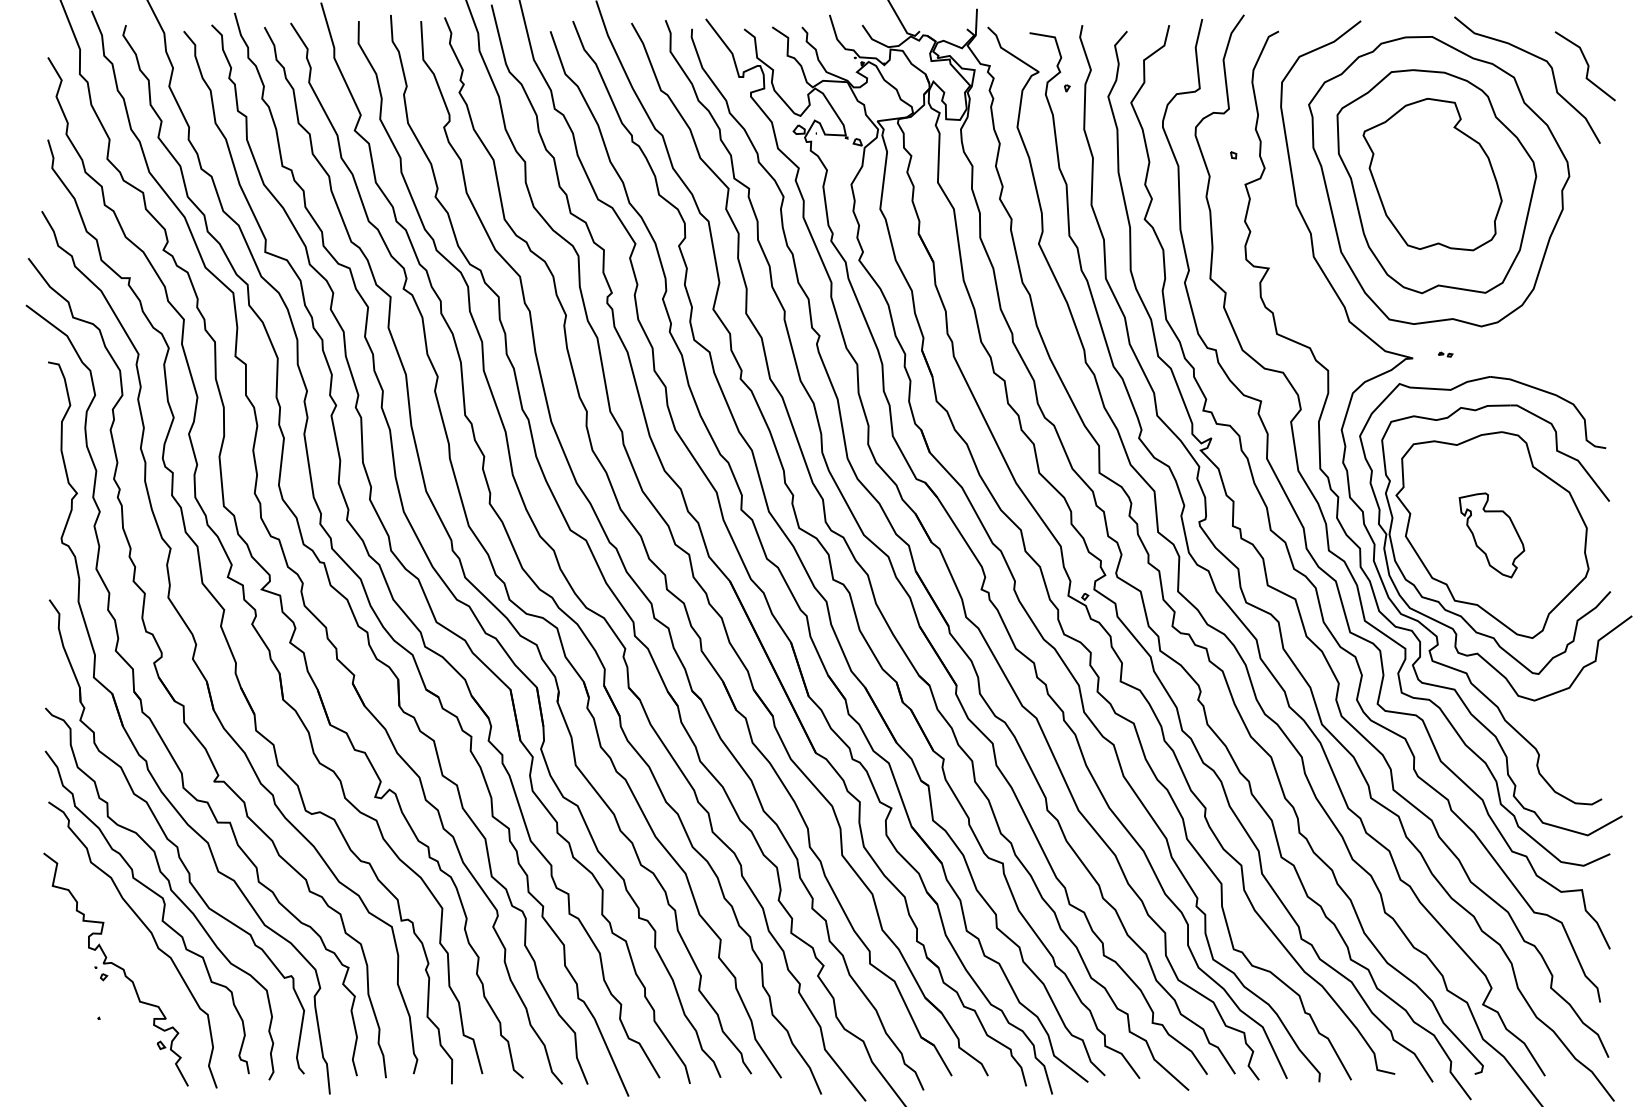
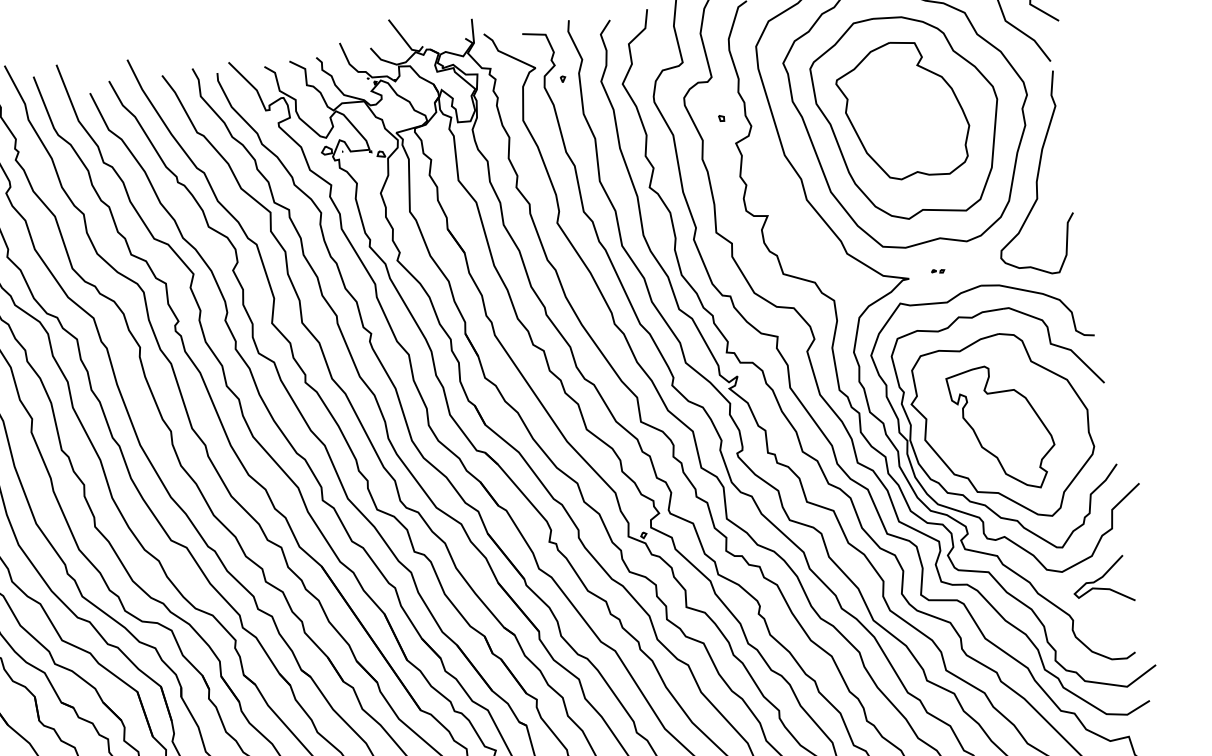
curve: (1566, 268) -> (1036, 178), added
part: (1491, 535) -> (1002, 428), size x1.67
curve: (1575, 714) -> (1100, 579), added

